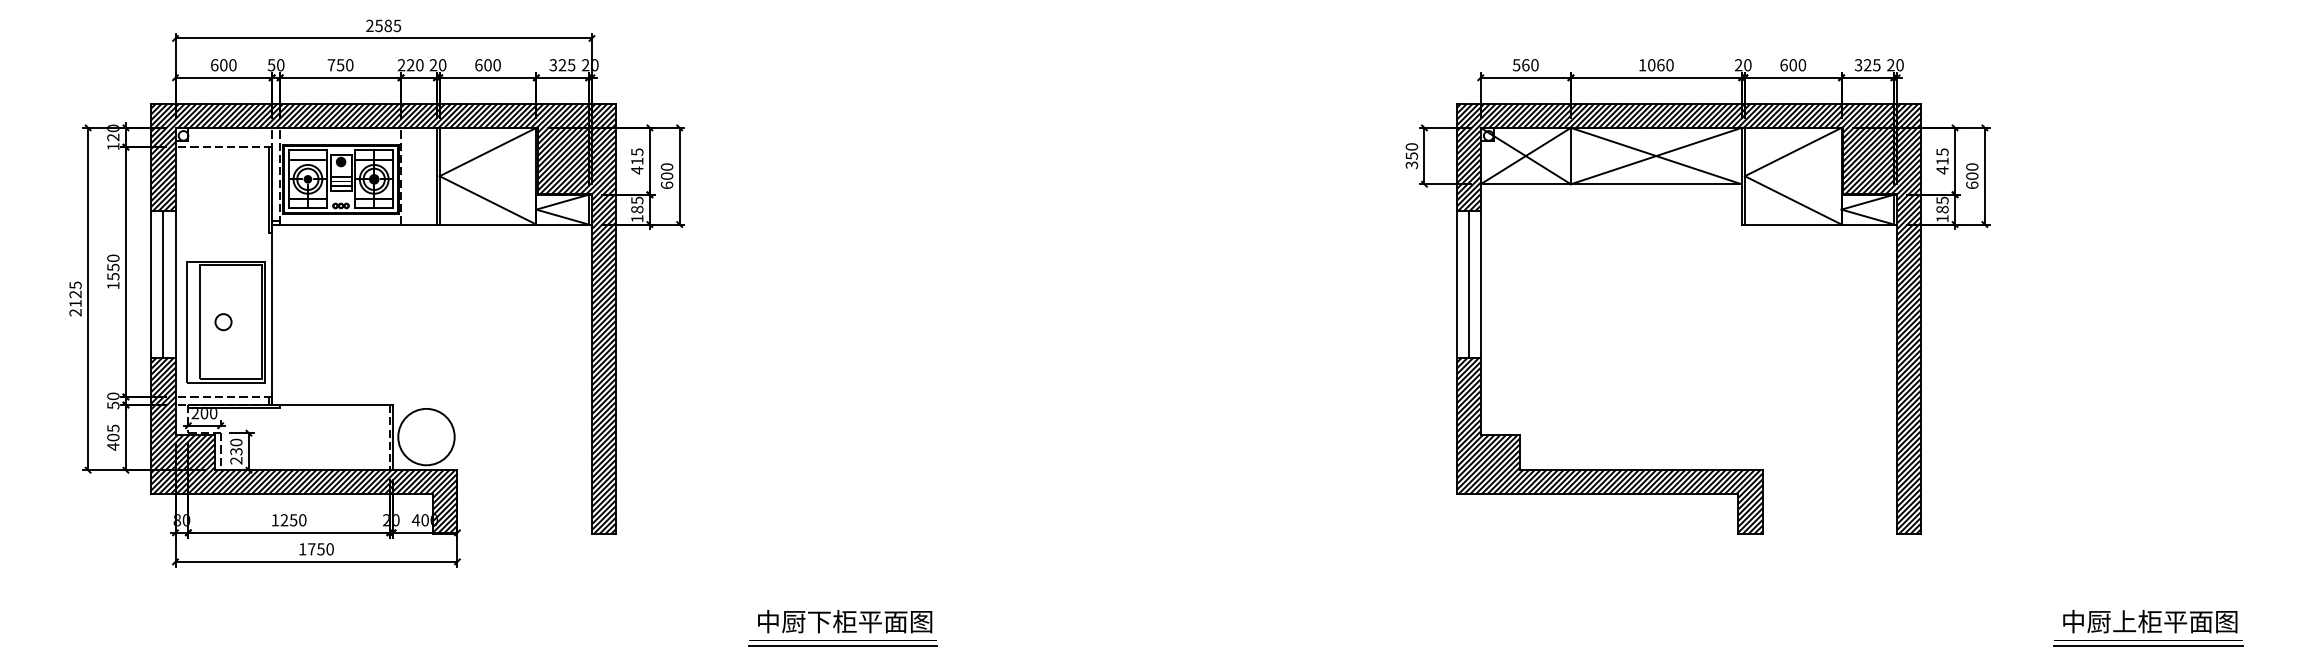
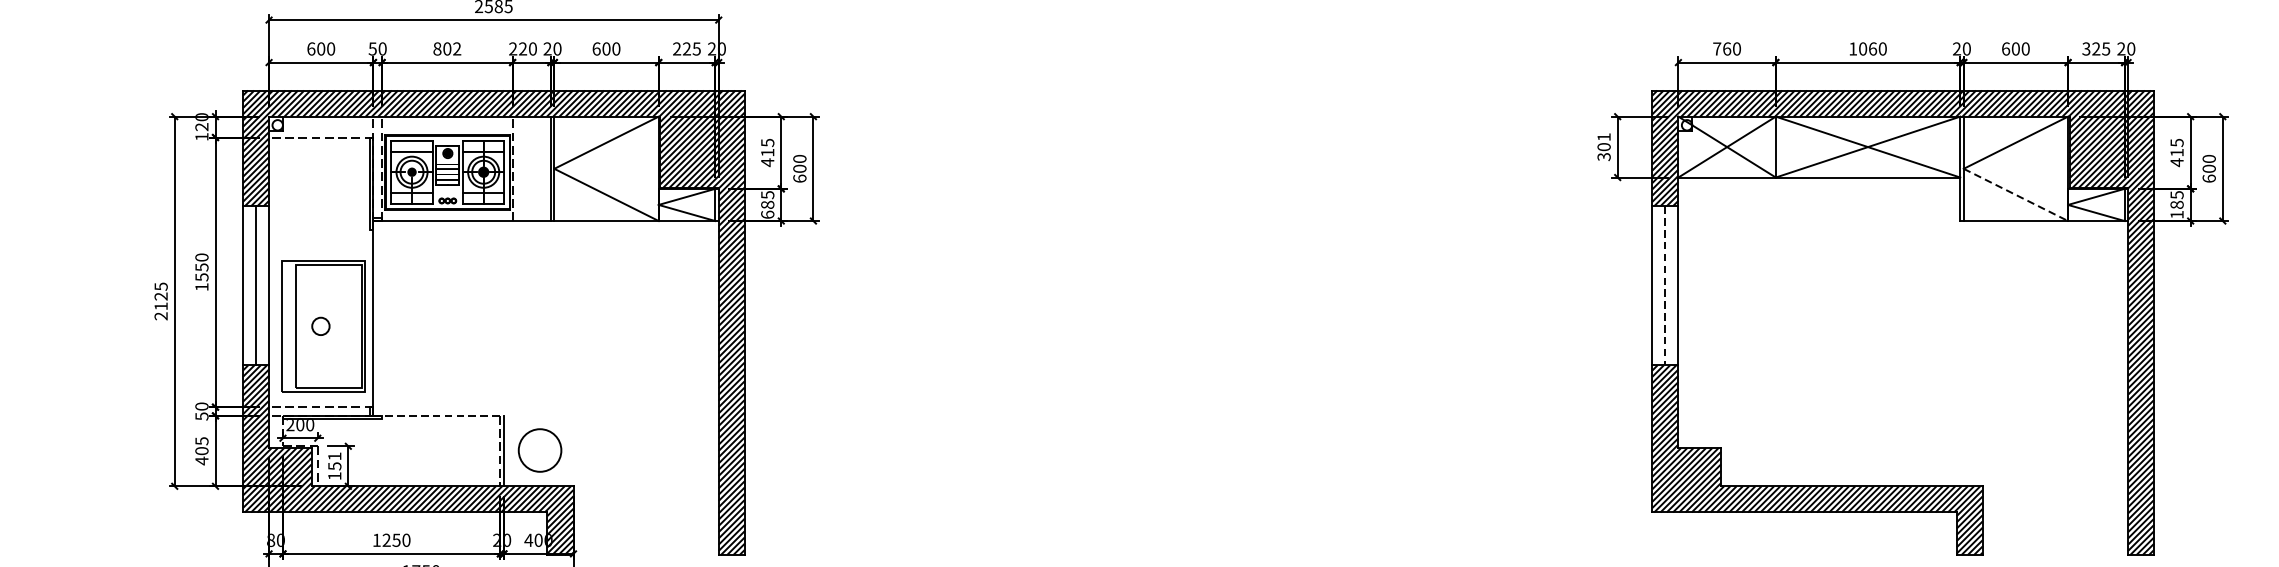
text: (340, 65) -> (447, 49), 750 -> 802
text: (553, 65) -> (677, 49), 325 -> 225
text: (1516, 65) -> (1717, 49), 560 -> 760
text: (1411, 151) -> (1603, 142), 350 -> 301
line: (1793, 200) -> (2016, 195), solid -> dashed
text: (637, 218) -> (767, 214), 185 -> 685
line: (1468, 284) -> (1665, 285), solid -> dashed
line: (333, 404) -> (439, 415), solid -> dashed
circle: (426, 436) -> (540, 449), size x0.7
text: (236, 451) -> (334, 466), 230 -> 151

